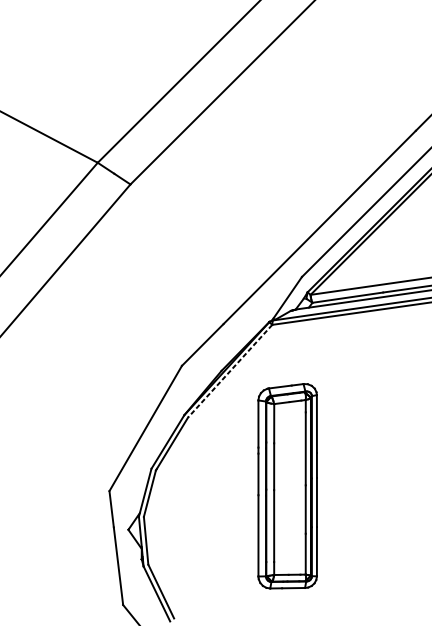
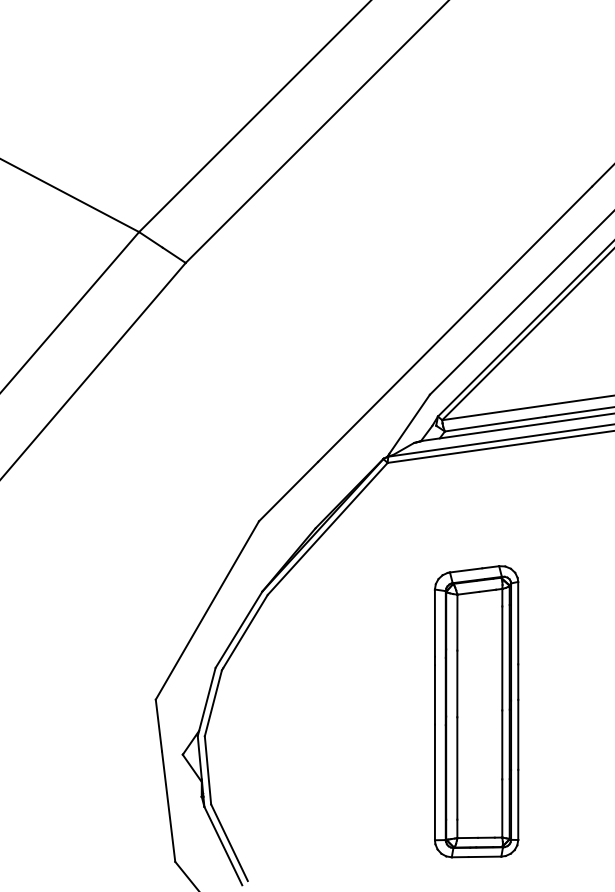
line: (230, 371) -> (327, 529), dashed -> solid
part: (287, 486) -> (476, 711), moved

